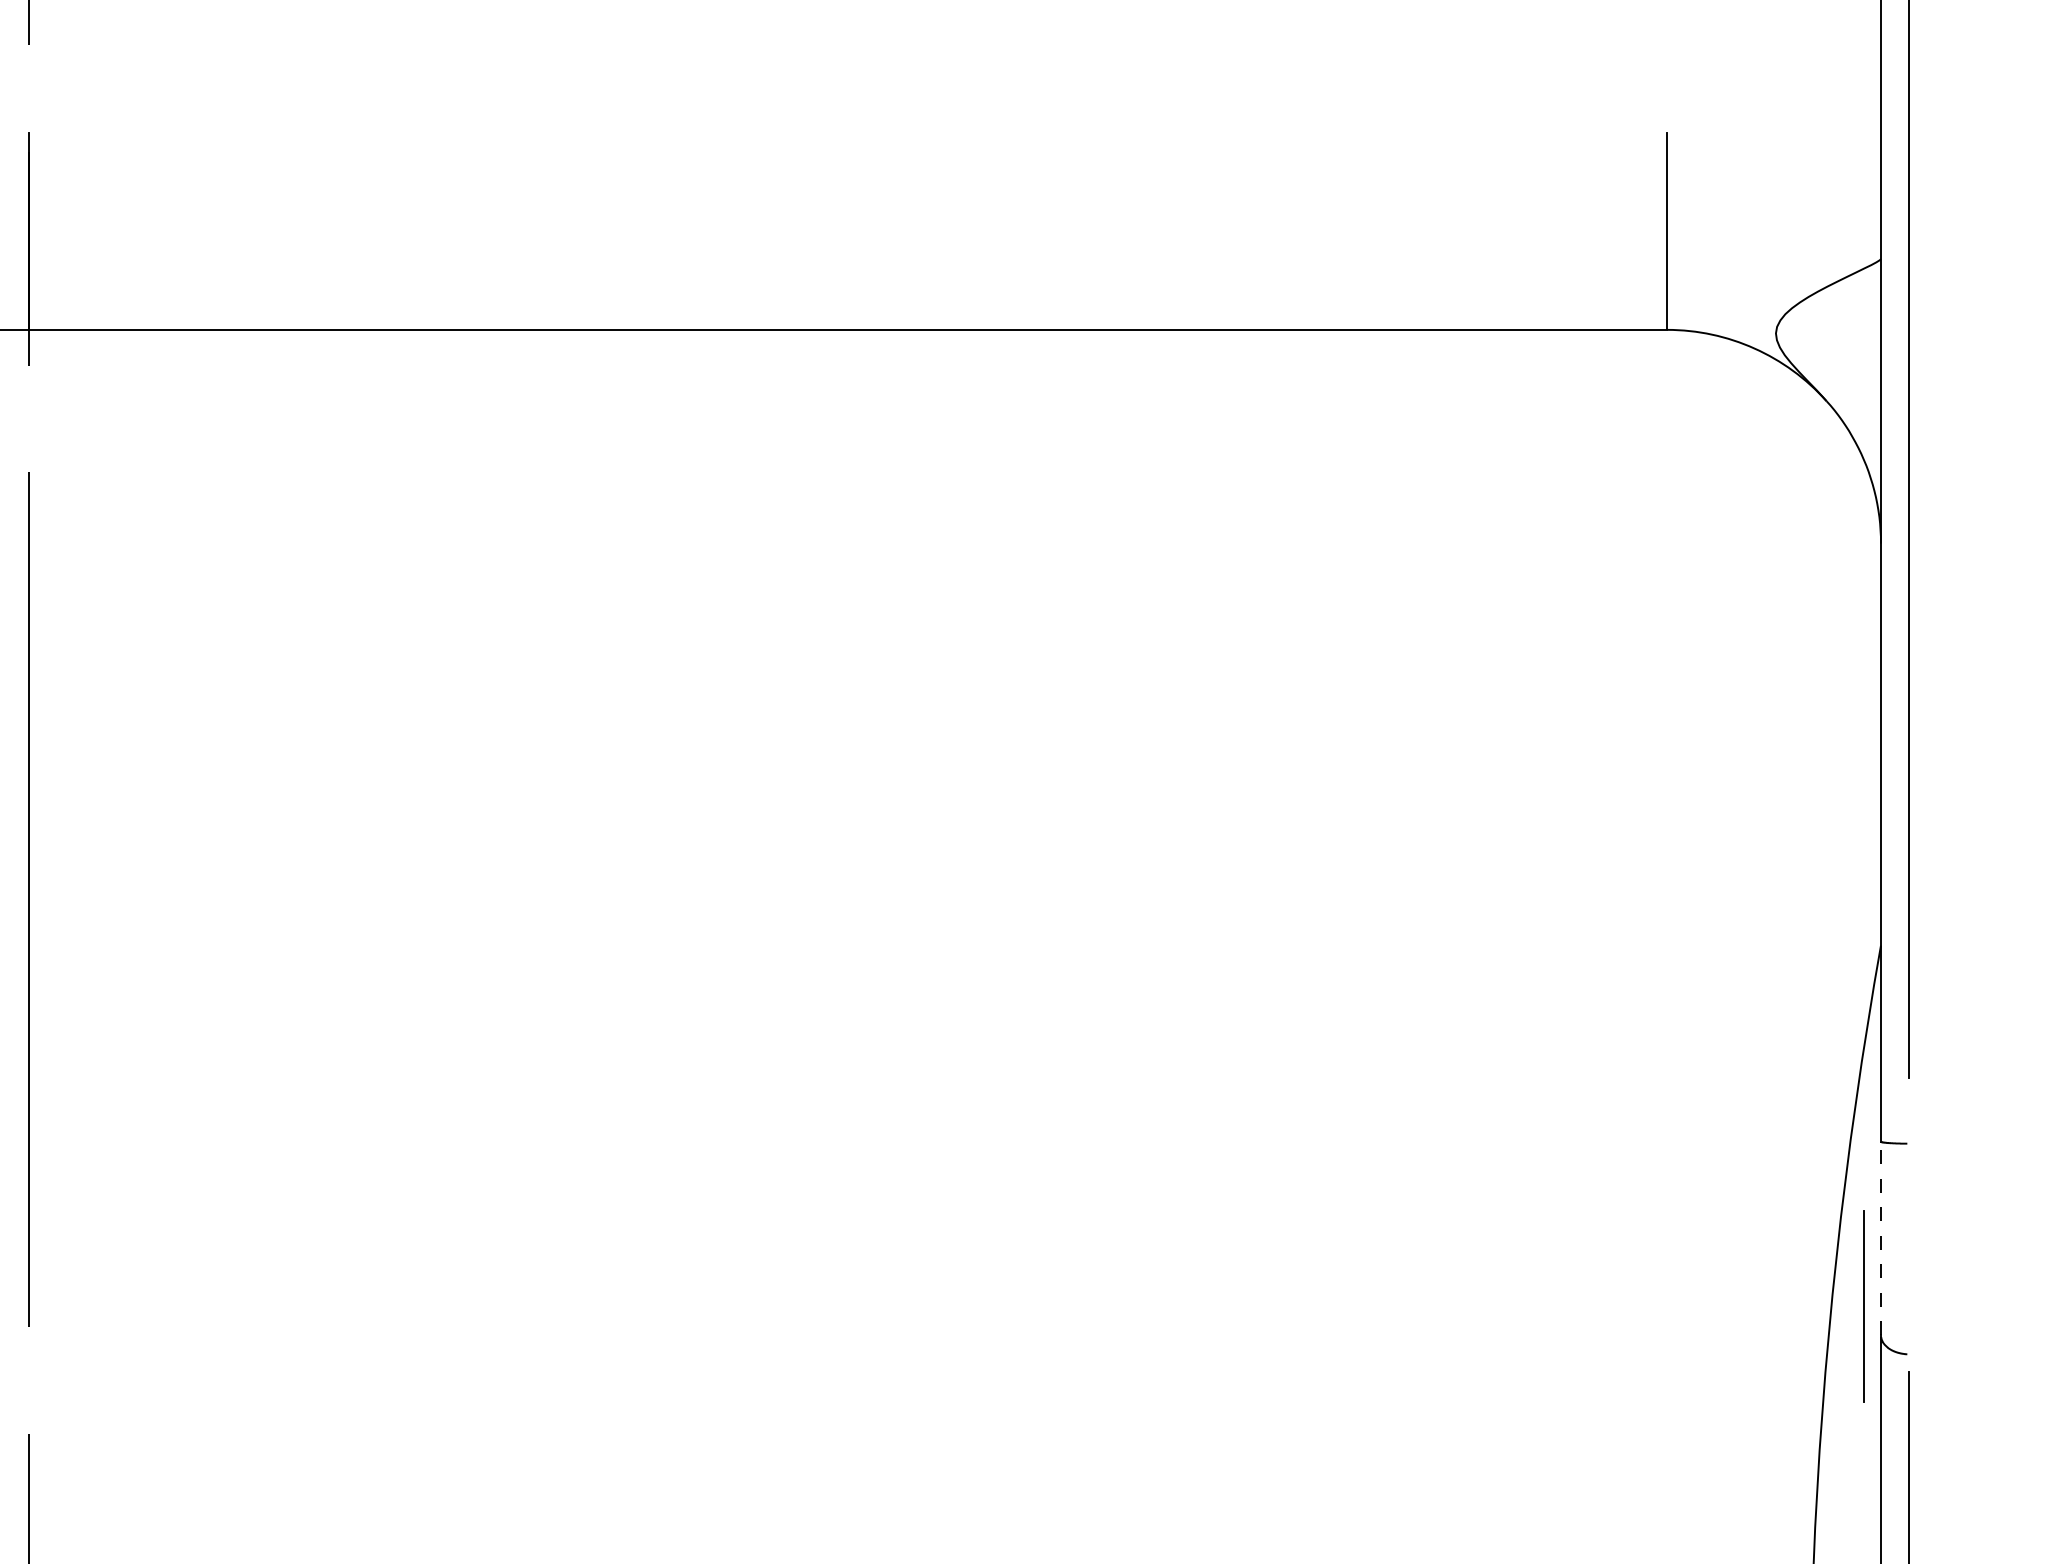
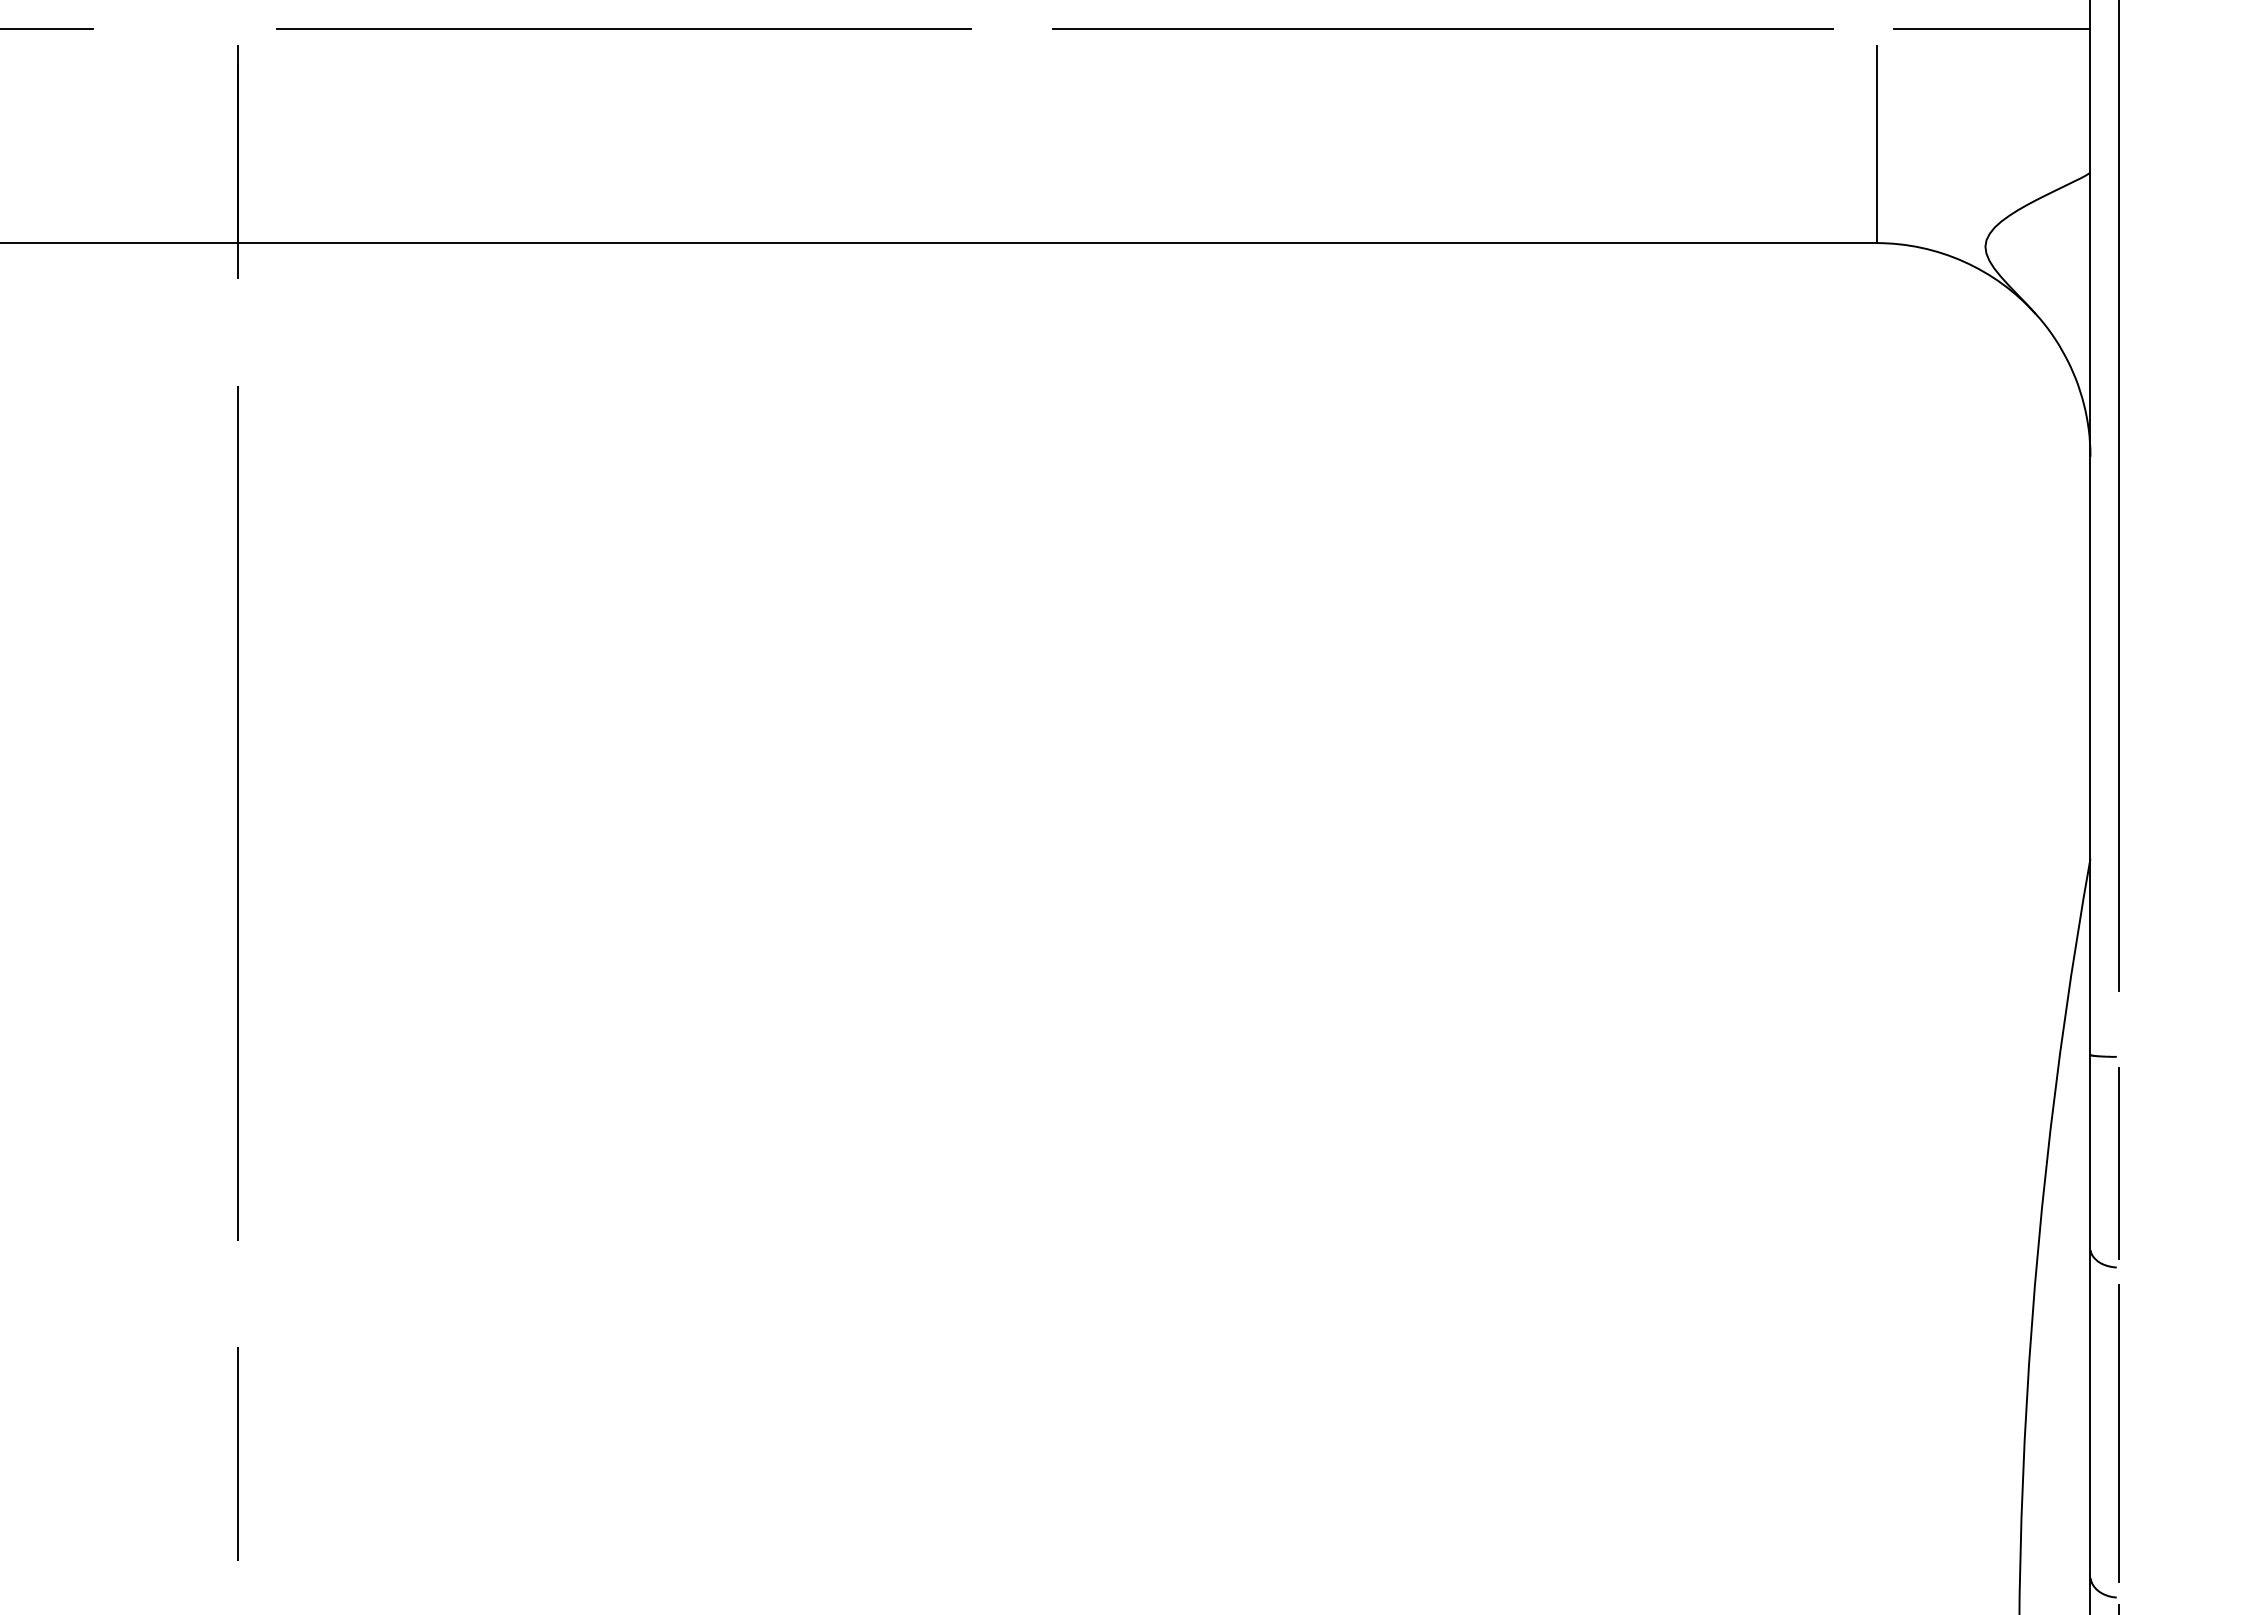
line: (414, 115) -> (623, 28), added
line: (1233, 115) -> (1442, 28), added
line: (1782, 116) -> (1991, 29), added
line: (1881, 1238) -> (2090, 1151), dashed -> solid
line: (1864, 1306) -> (2118, 1163), moved

